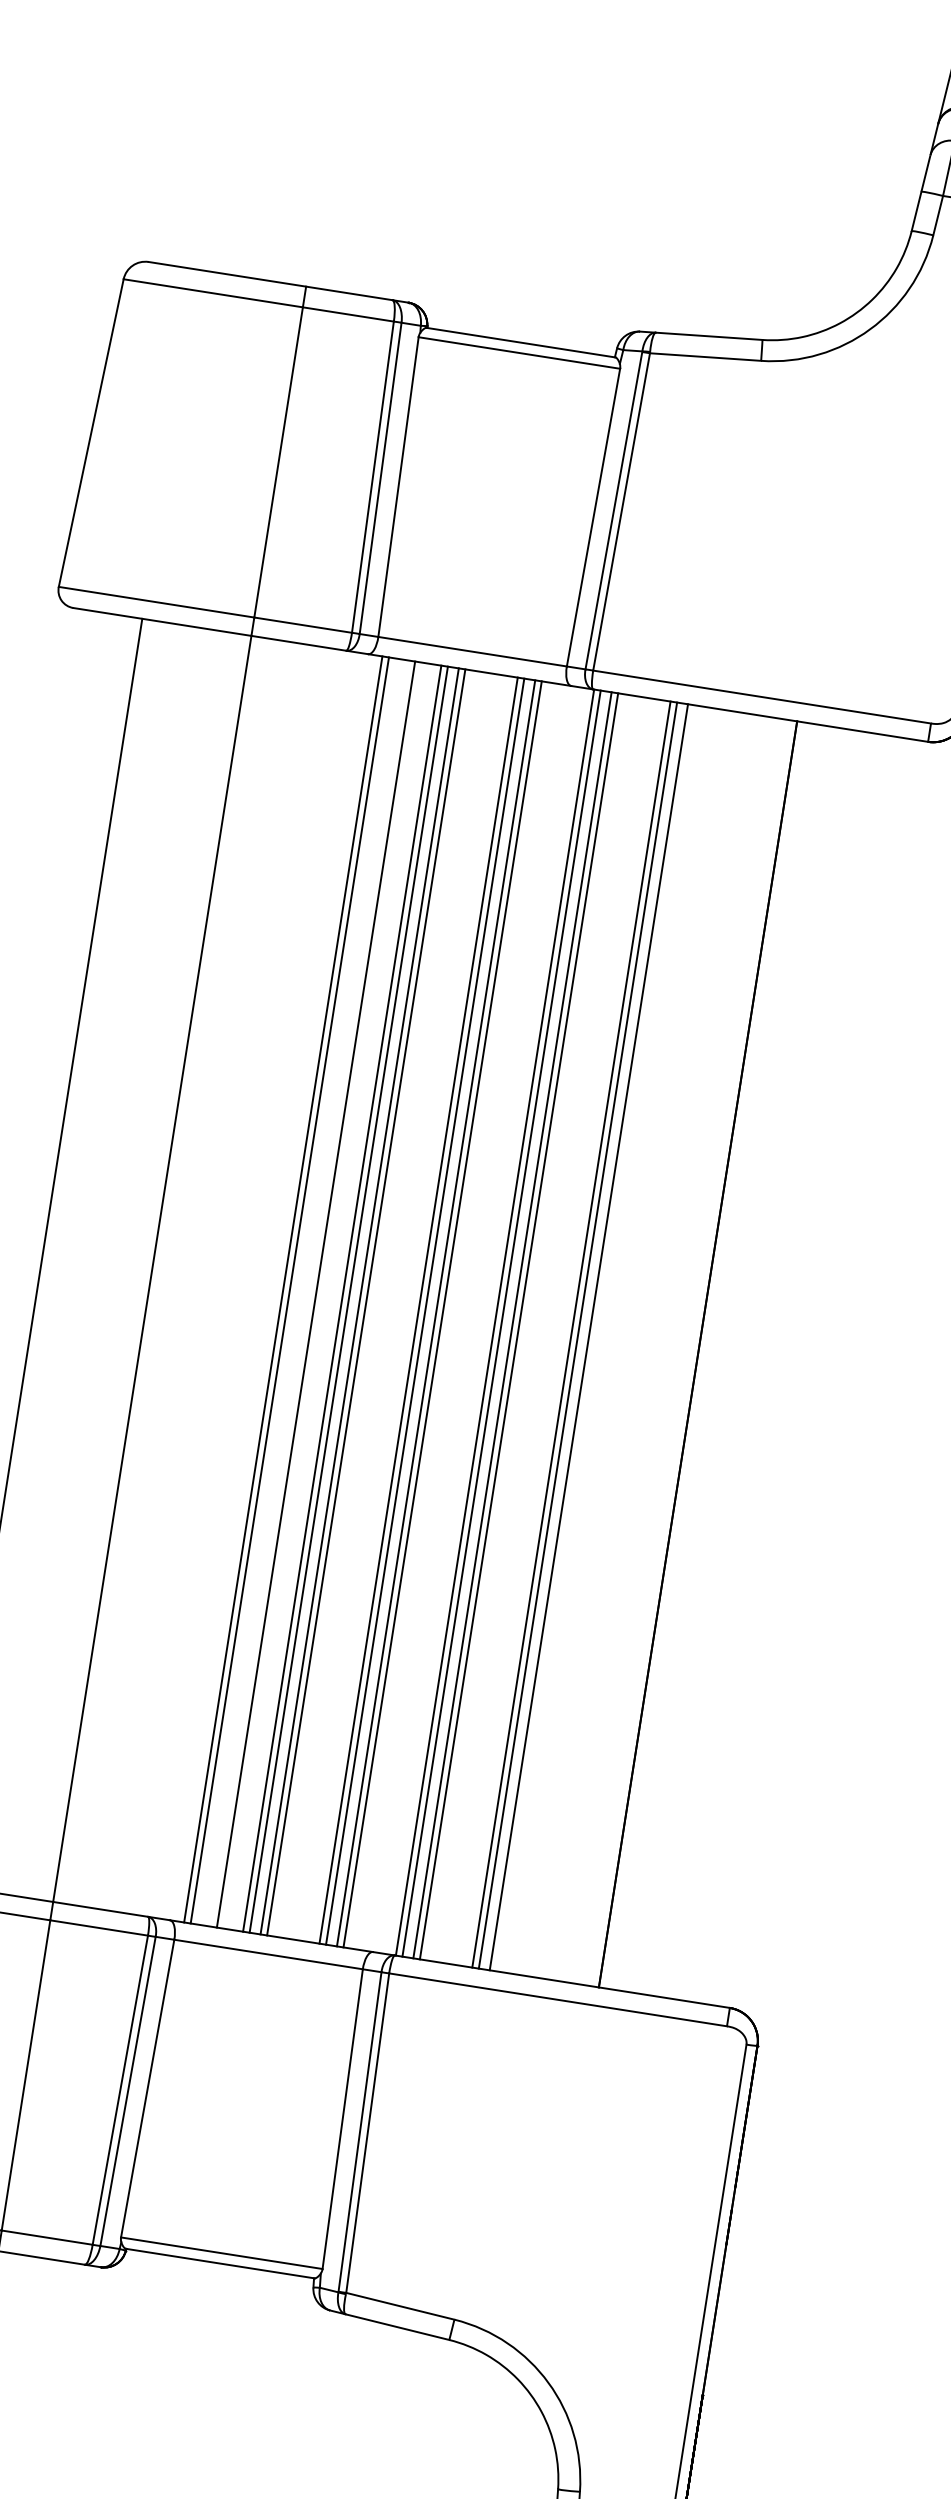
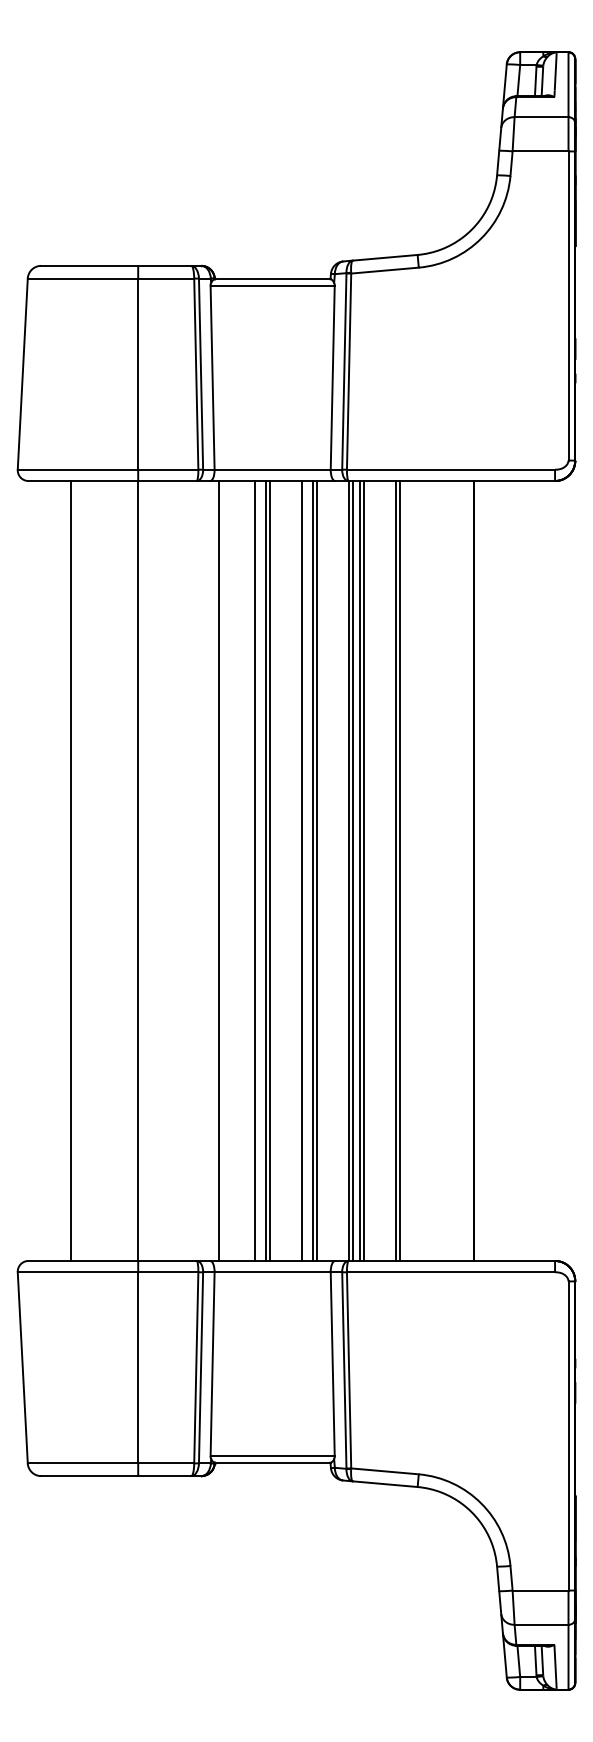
line: (289, 1289) -> (222, 870), removed
line: (316, 1293) -> (239, 870), removed
line: (349, 1298) -> (259, 870), removed
line: (425, 1310) -> (306, 870), removed
line: (589, 1336) -> (407, 870), removed

